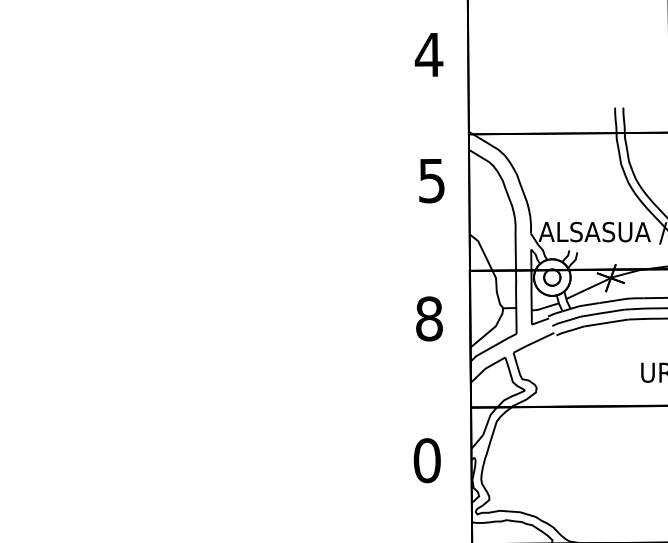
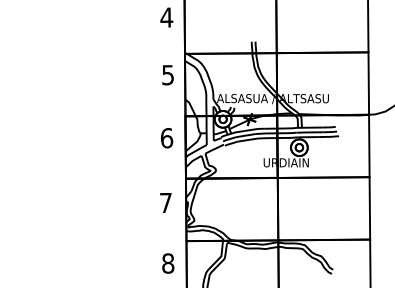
text: (428, 319) -> (166, 138), 8 -> 6
text: (426, 459) -> (165, 202), 0 -> 7

